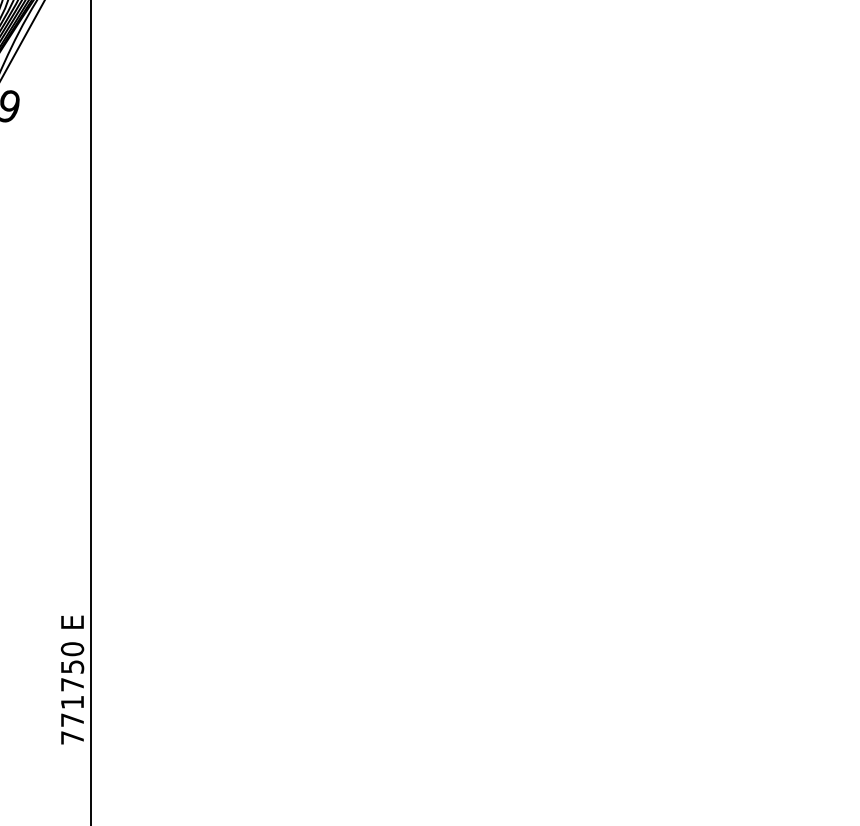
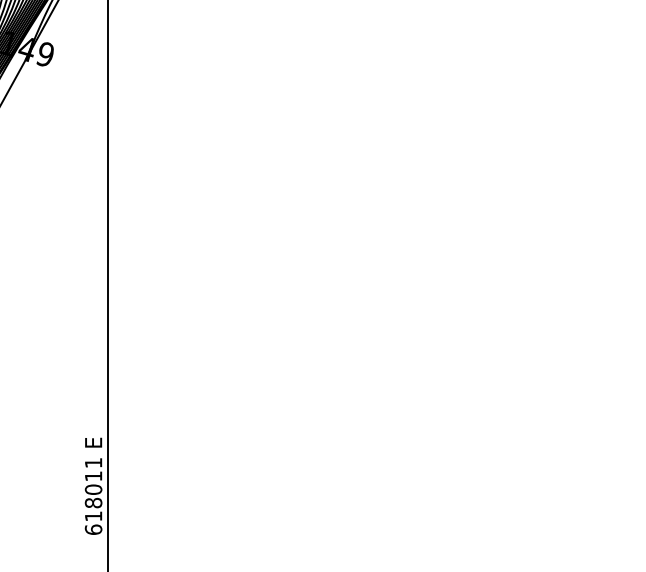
text: (72, 693) -> (93, 496), 771750 -> 618011

